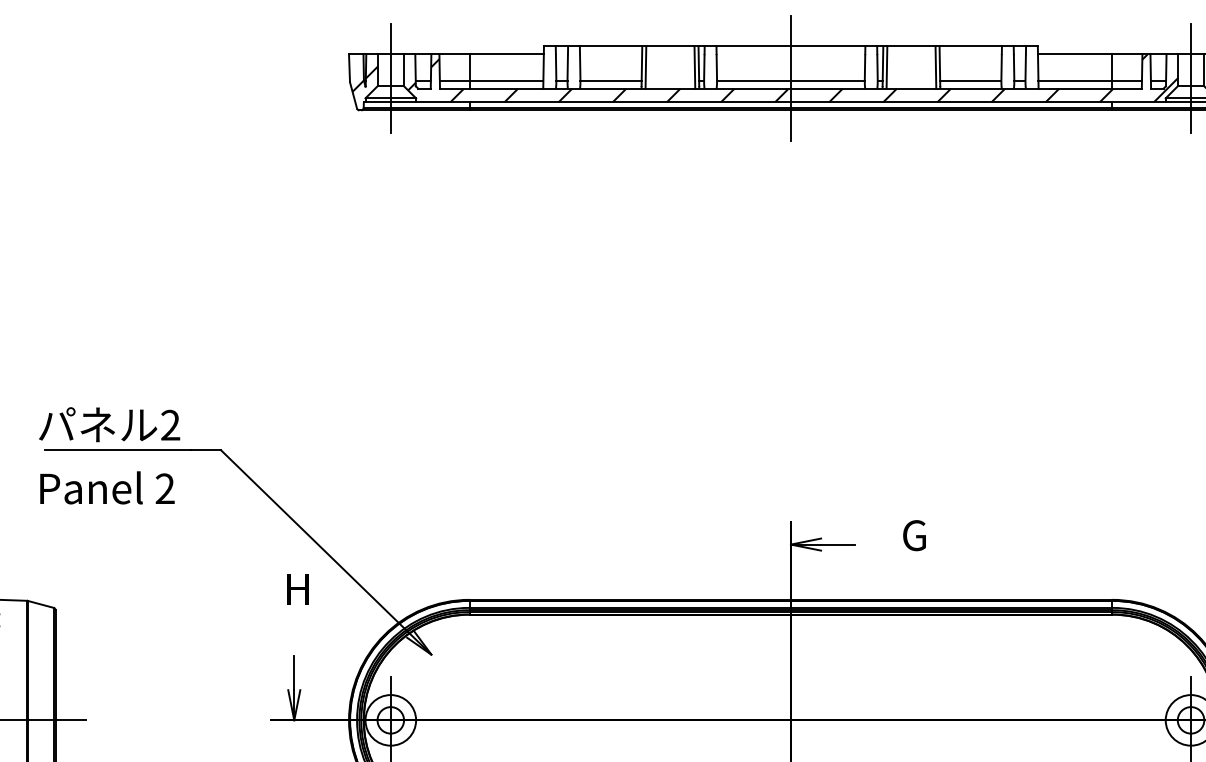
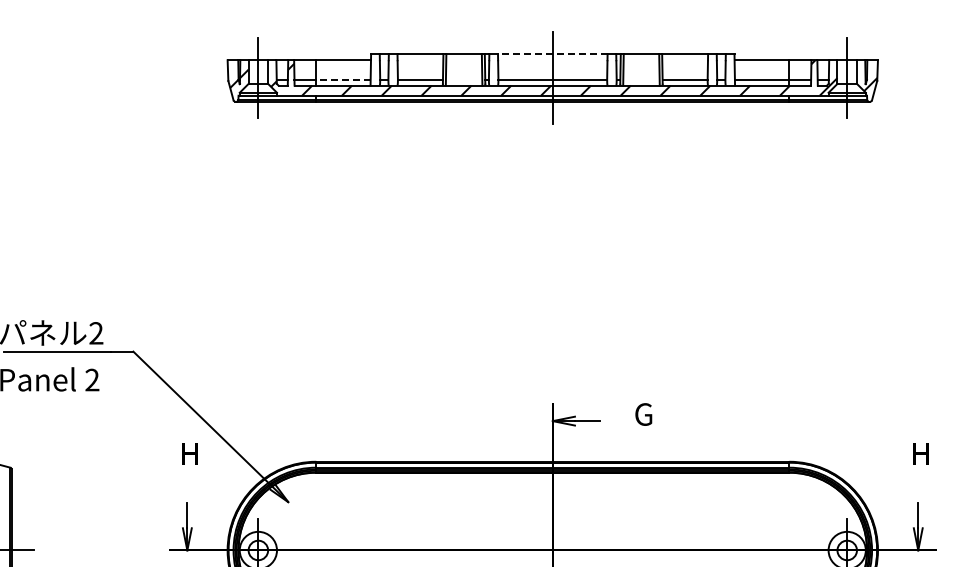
line: (790, 46) -> (552, 54), solid -> dashed
line: (506, 80) -> (343, 79), solid -> dashed

